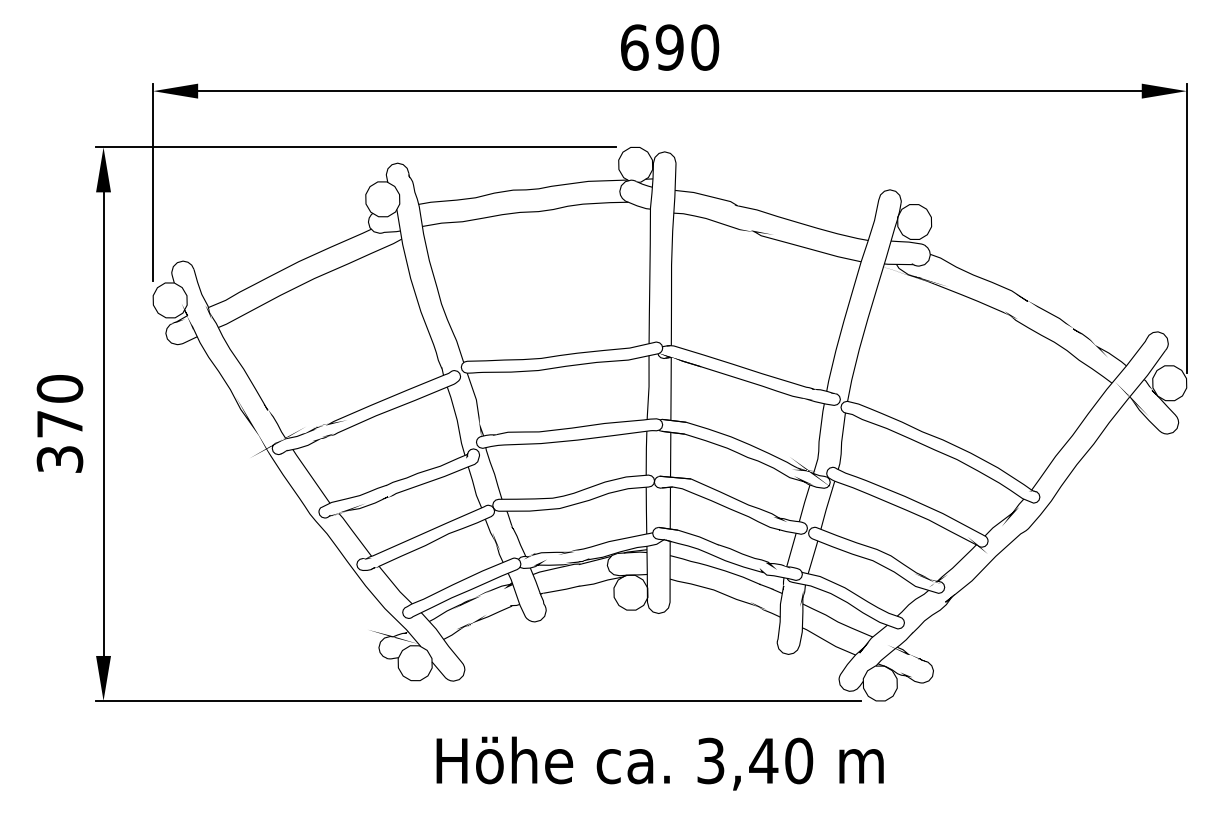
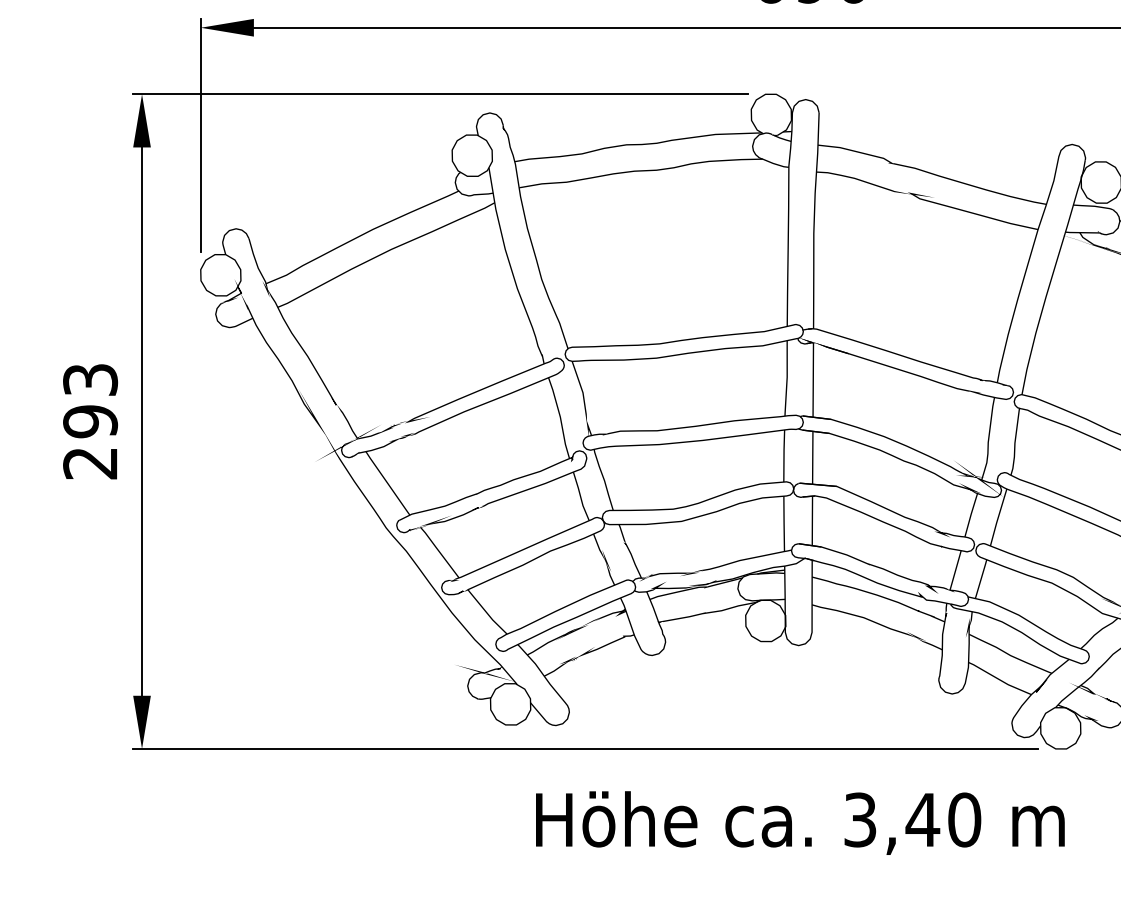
text: (59, 423) -> (89, 420), 370 -> 293

